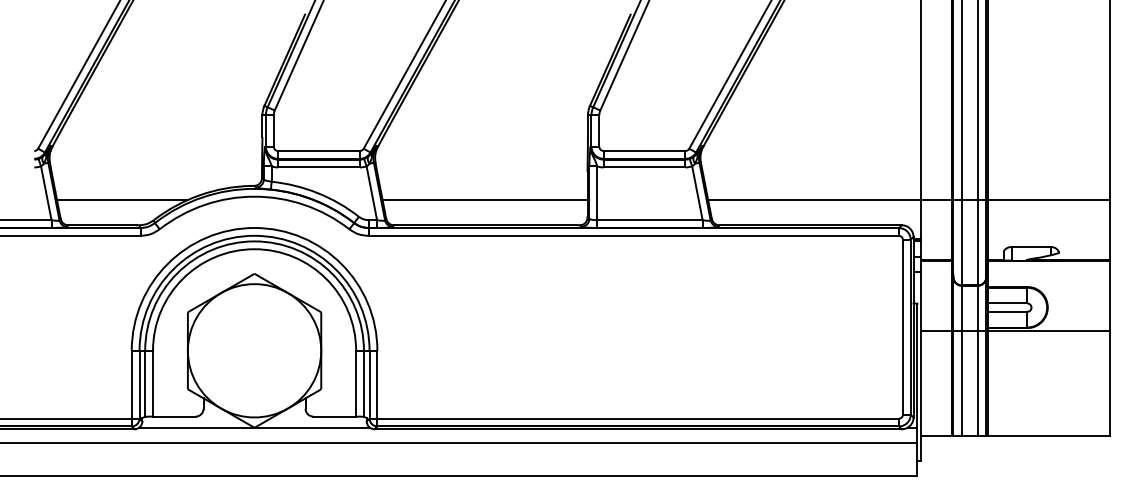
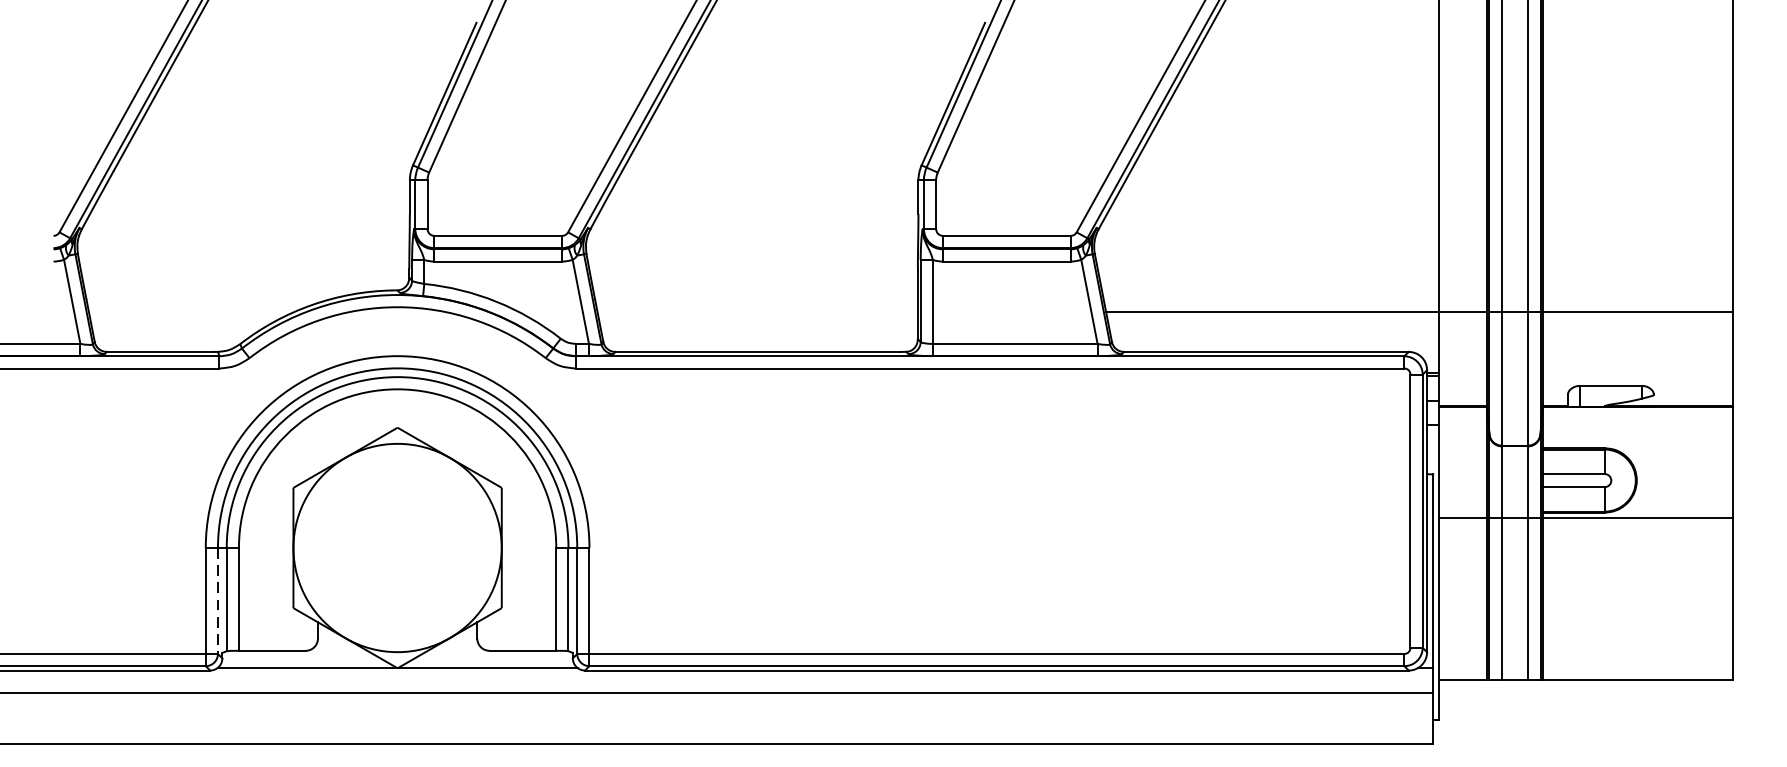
line: (122, 199) -> (191, 311), removed
line: (484, 199) -> (756, 311), removed
line: (139, 384) -> (217, 600), solid -> dashed

